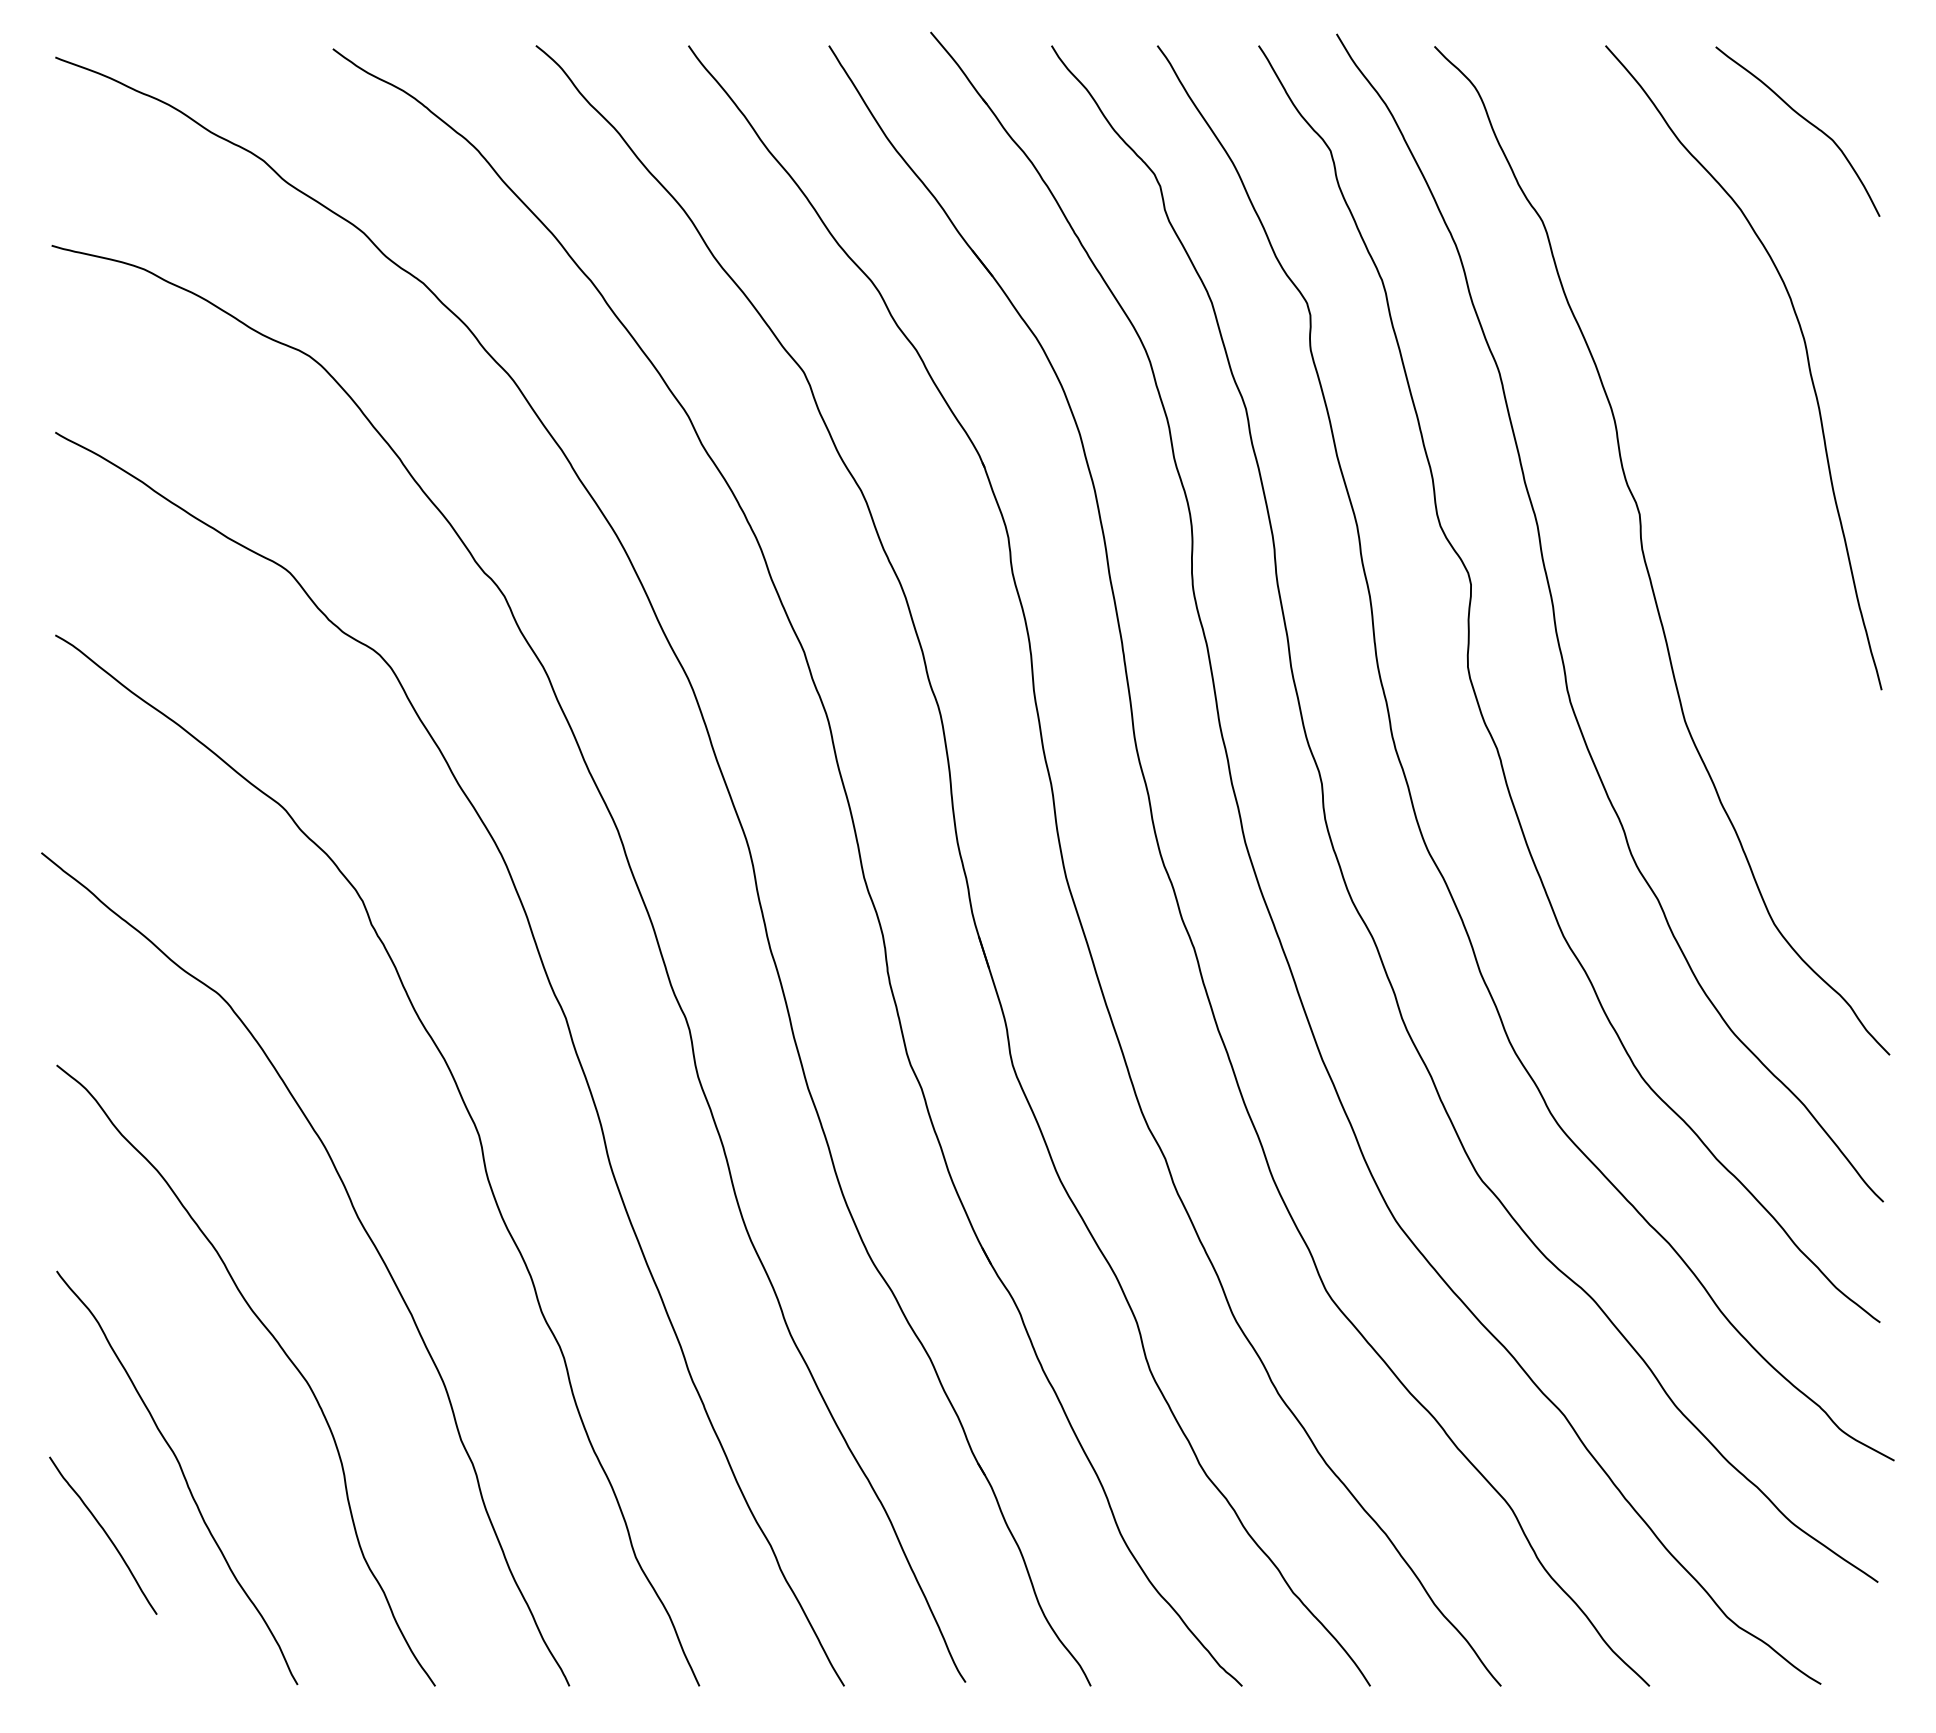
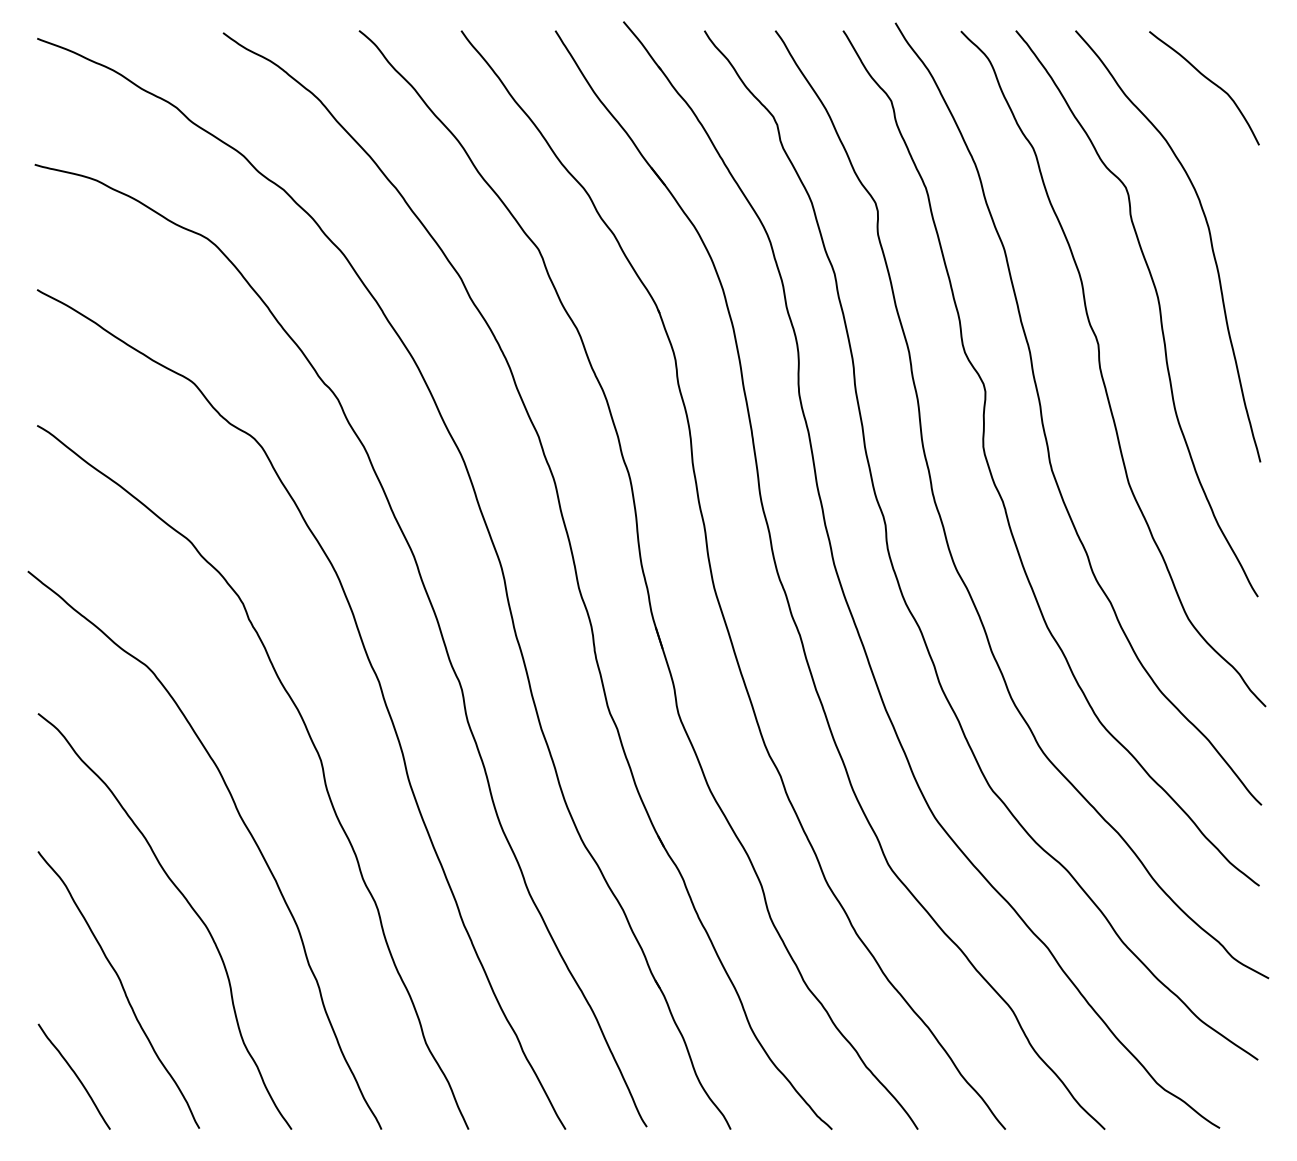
curve: (1729, 458) -> (1158, 307), added
curve: (103, 1532) -> (74, 1074), moved

